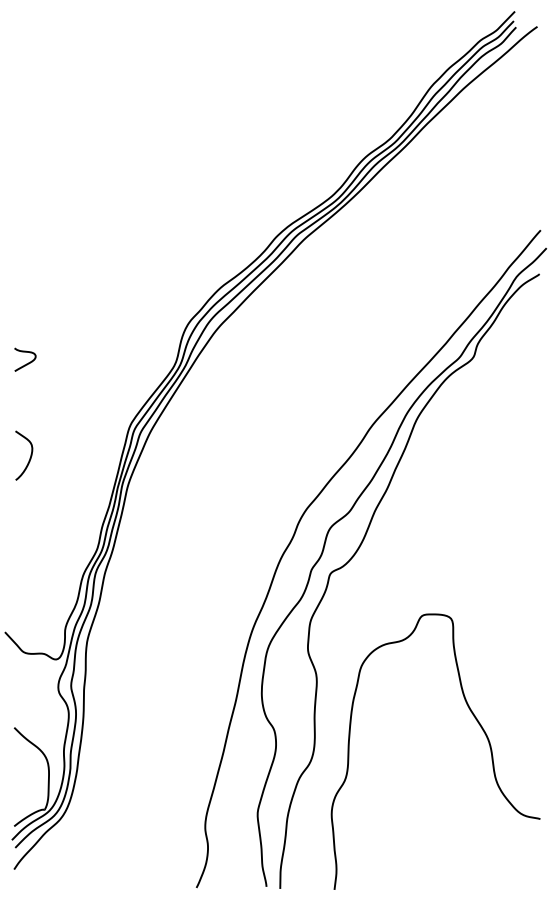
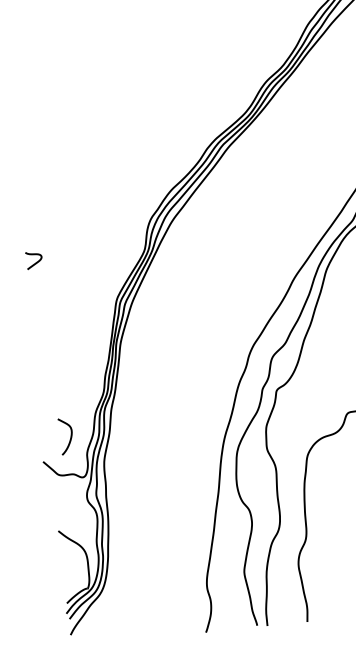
curve: (29, 458) -> (70, 437), moved

